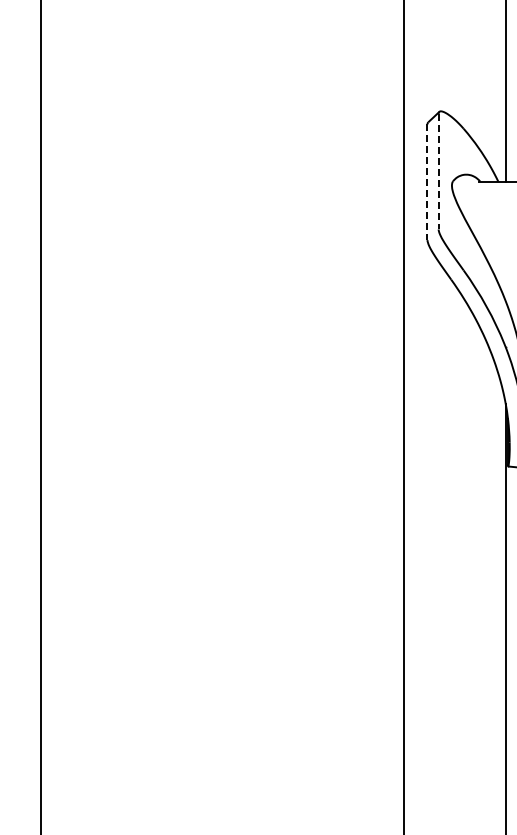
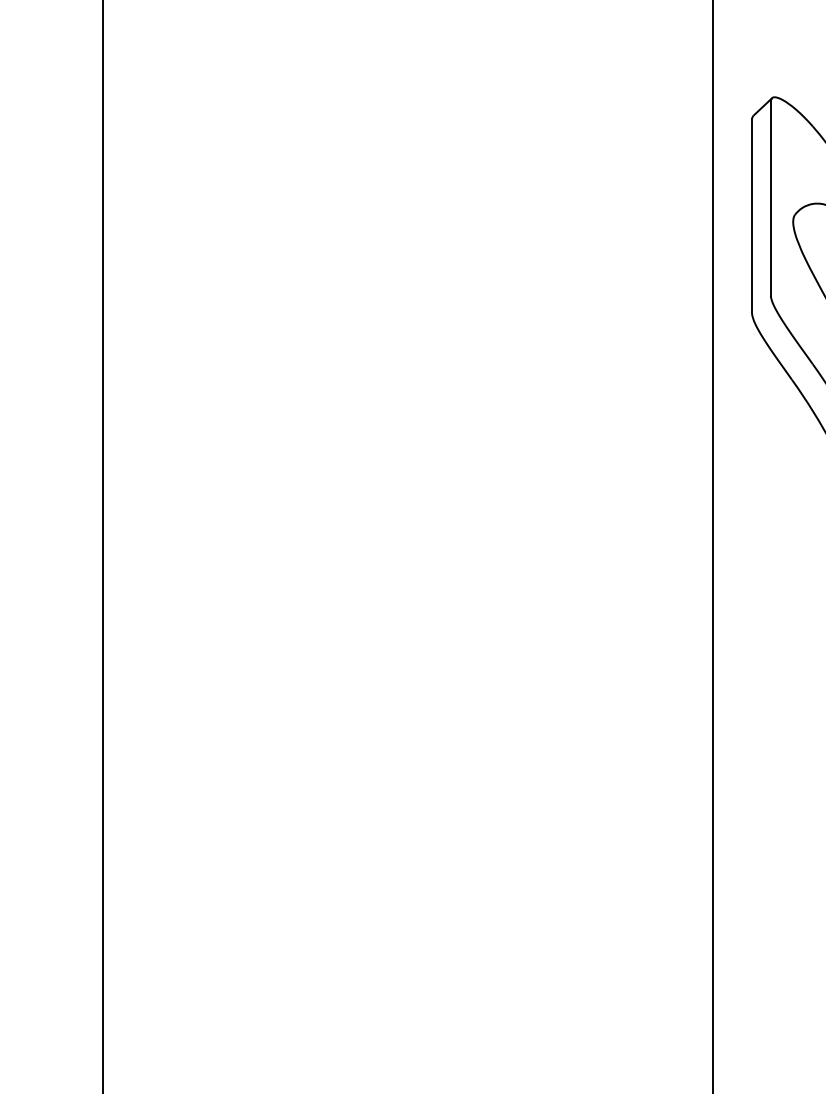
line: (438, 171) -> (770, 198), dashed -> solid
line: (427, 182) -> (752, 216), dashed -> solid

